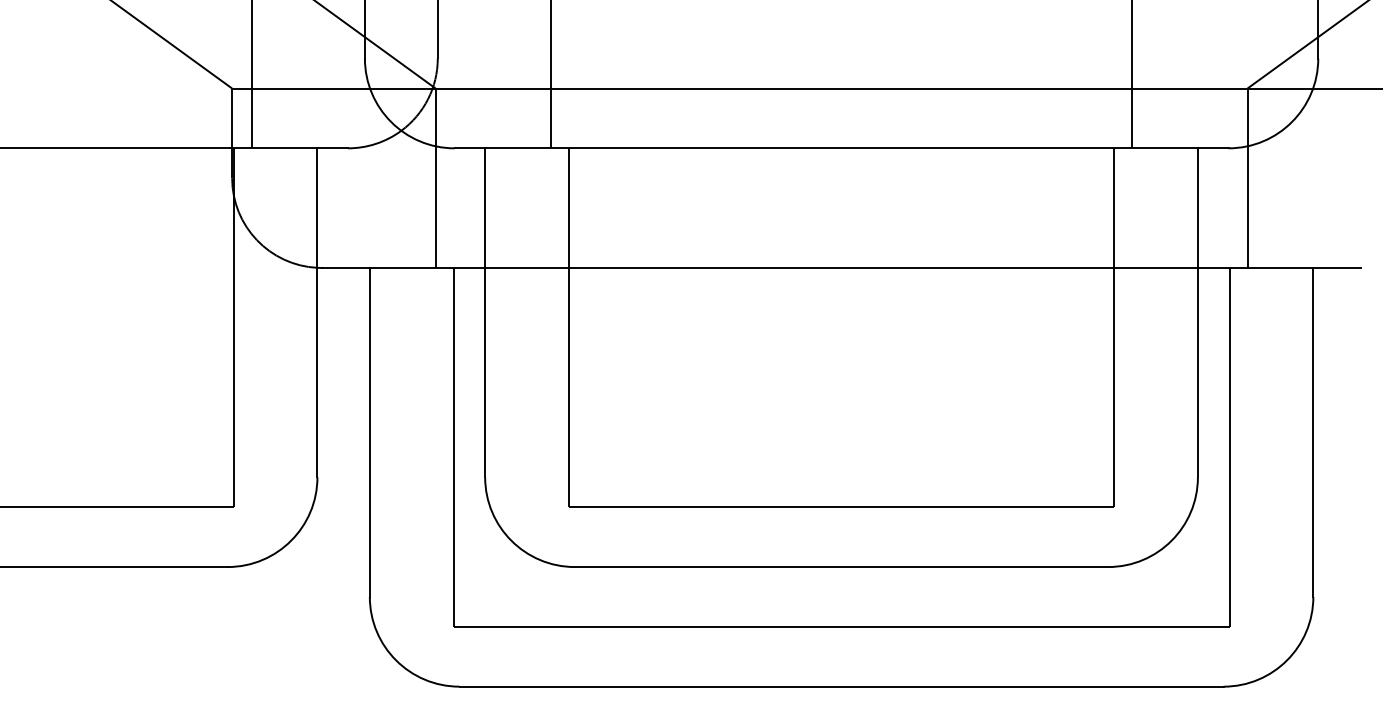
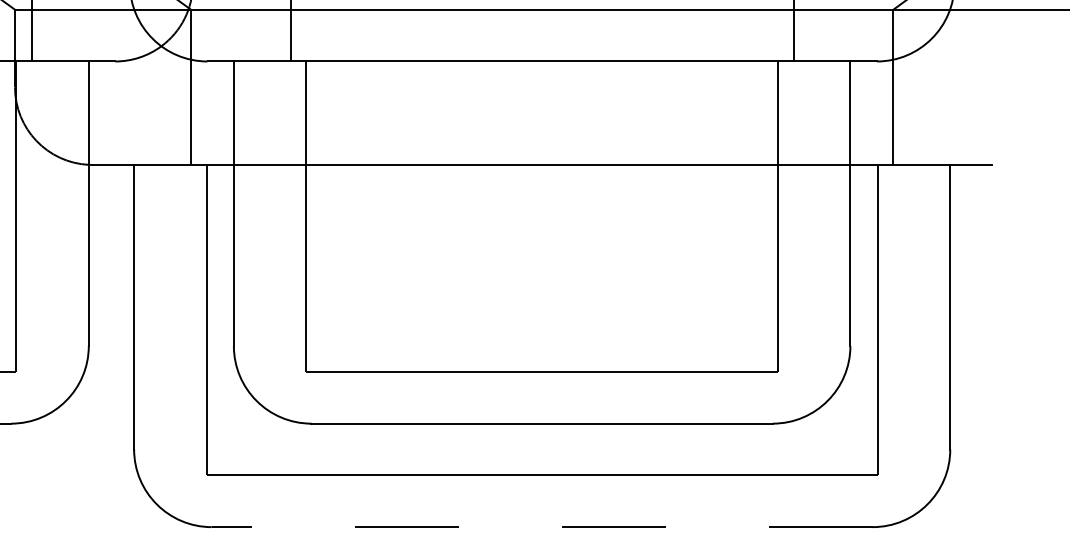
line: (841, 686) -> (542, 526), solid -> dashed

